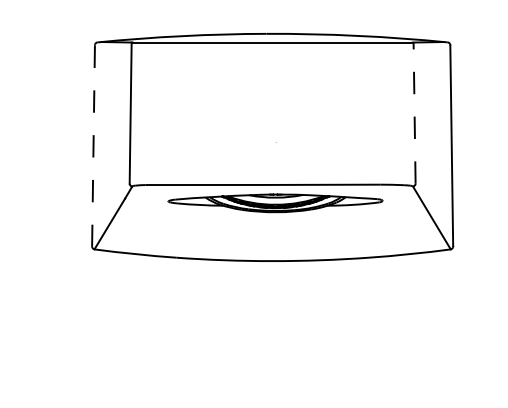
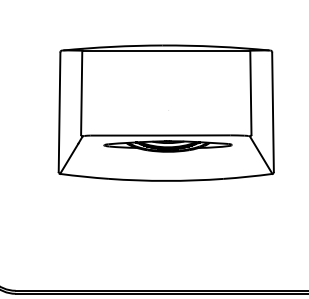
line: (413, 112) -> (250, 92), dashed -> solid
line: (93, 146) -> (59, 112), dashed -> solid

